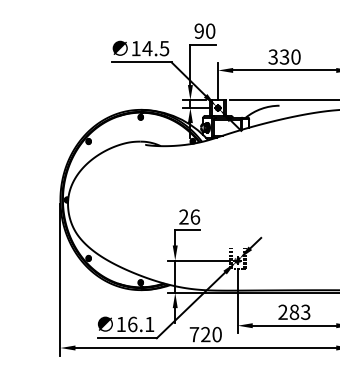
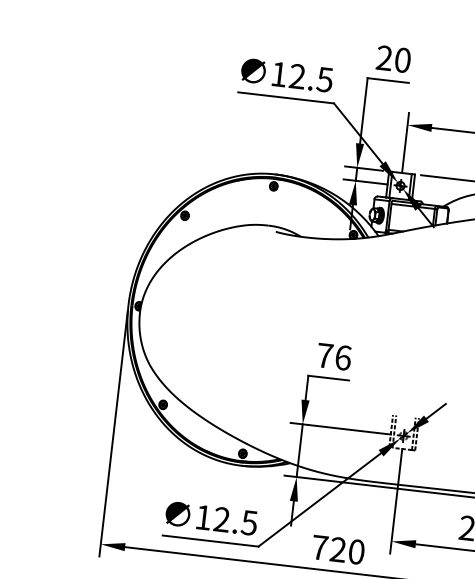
text: (198, 30) -> (383, 56), 90 -> 20
text: (147, 48) -> (297, 76), 14.5 -> 12.5
text: (183, 216) -> (324, 354), 26 -> 76
text: (141, 324) -> (236, 521), 16.1 -> 12.5

